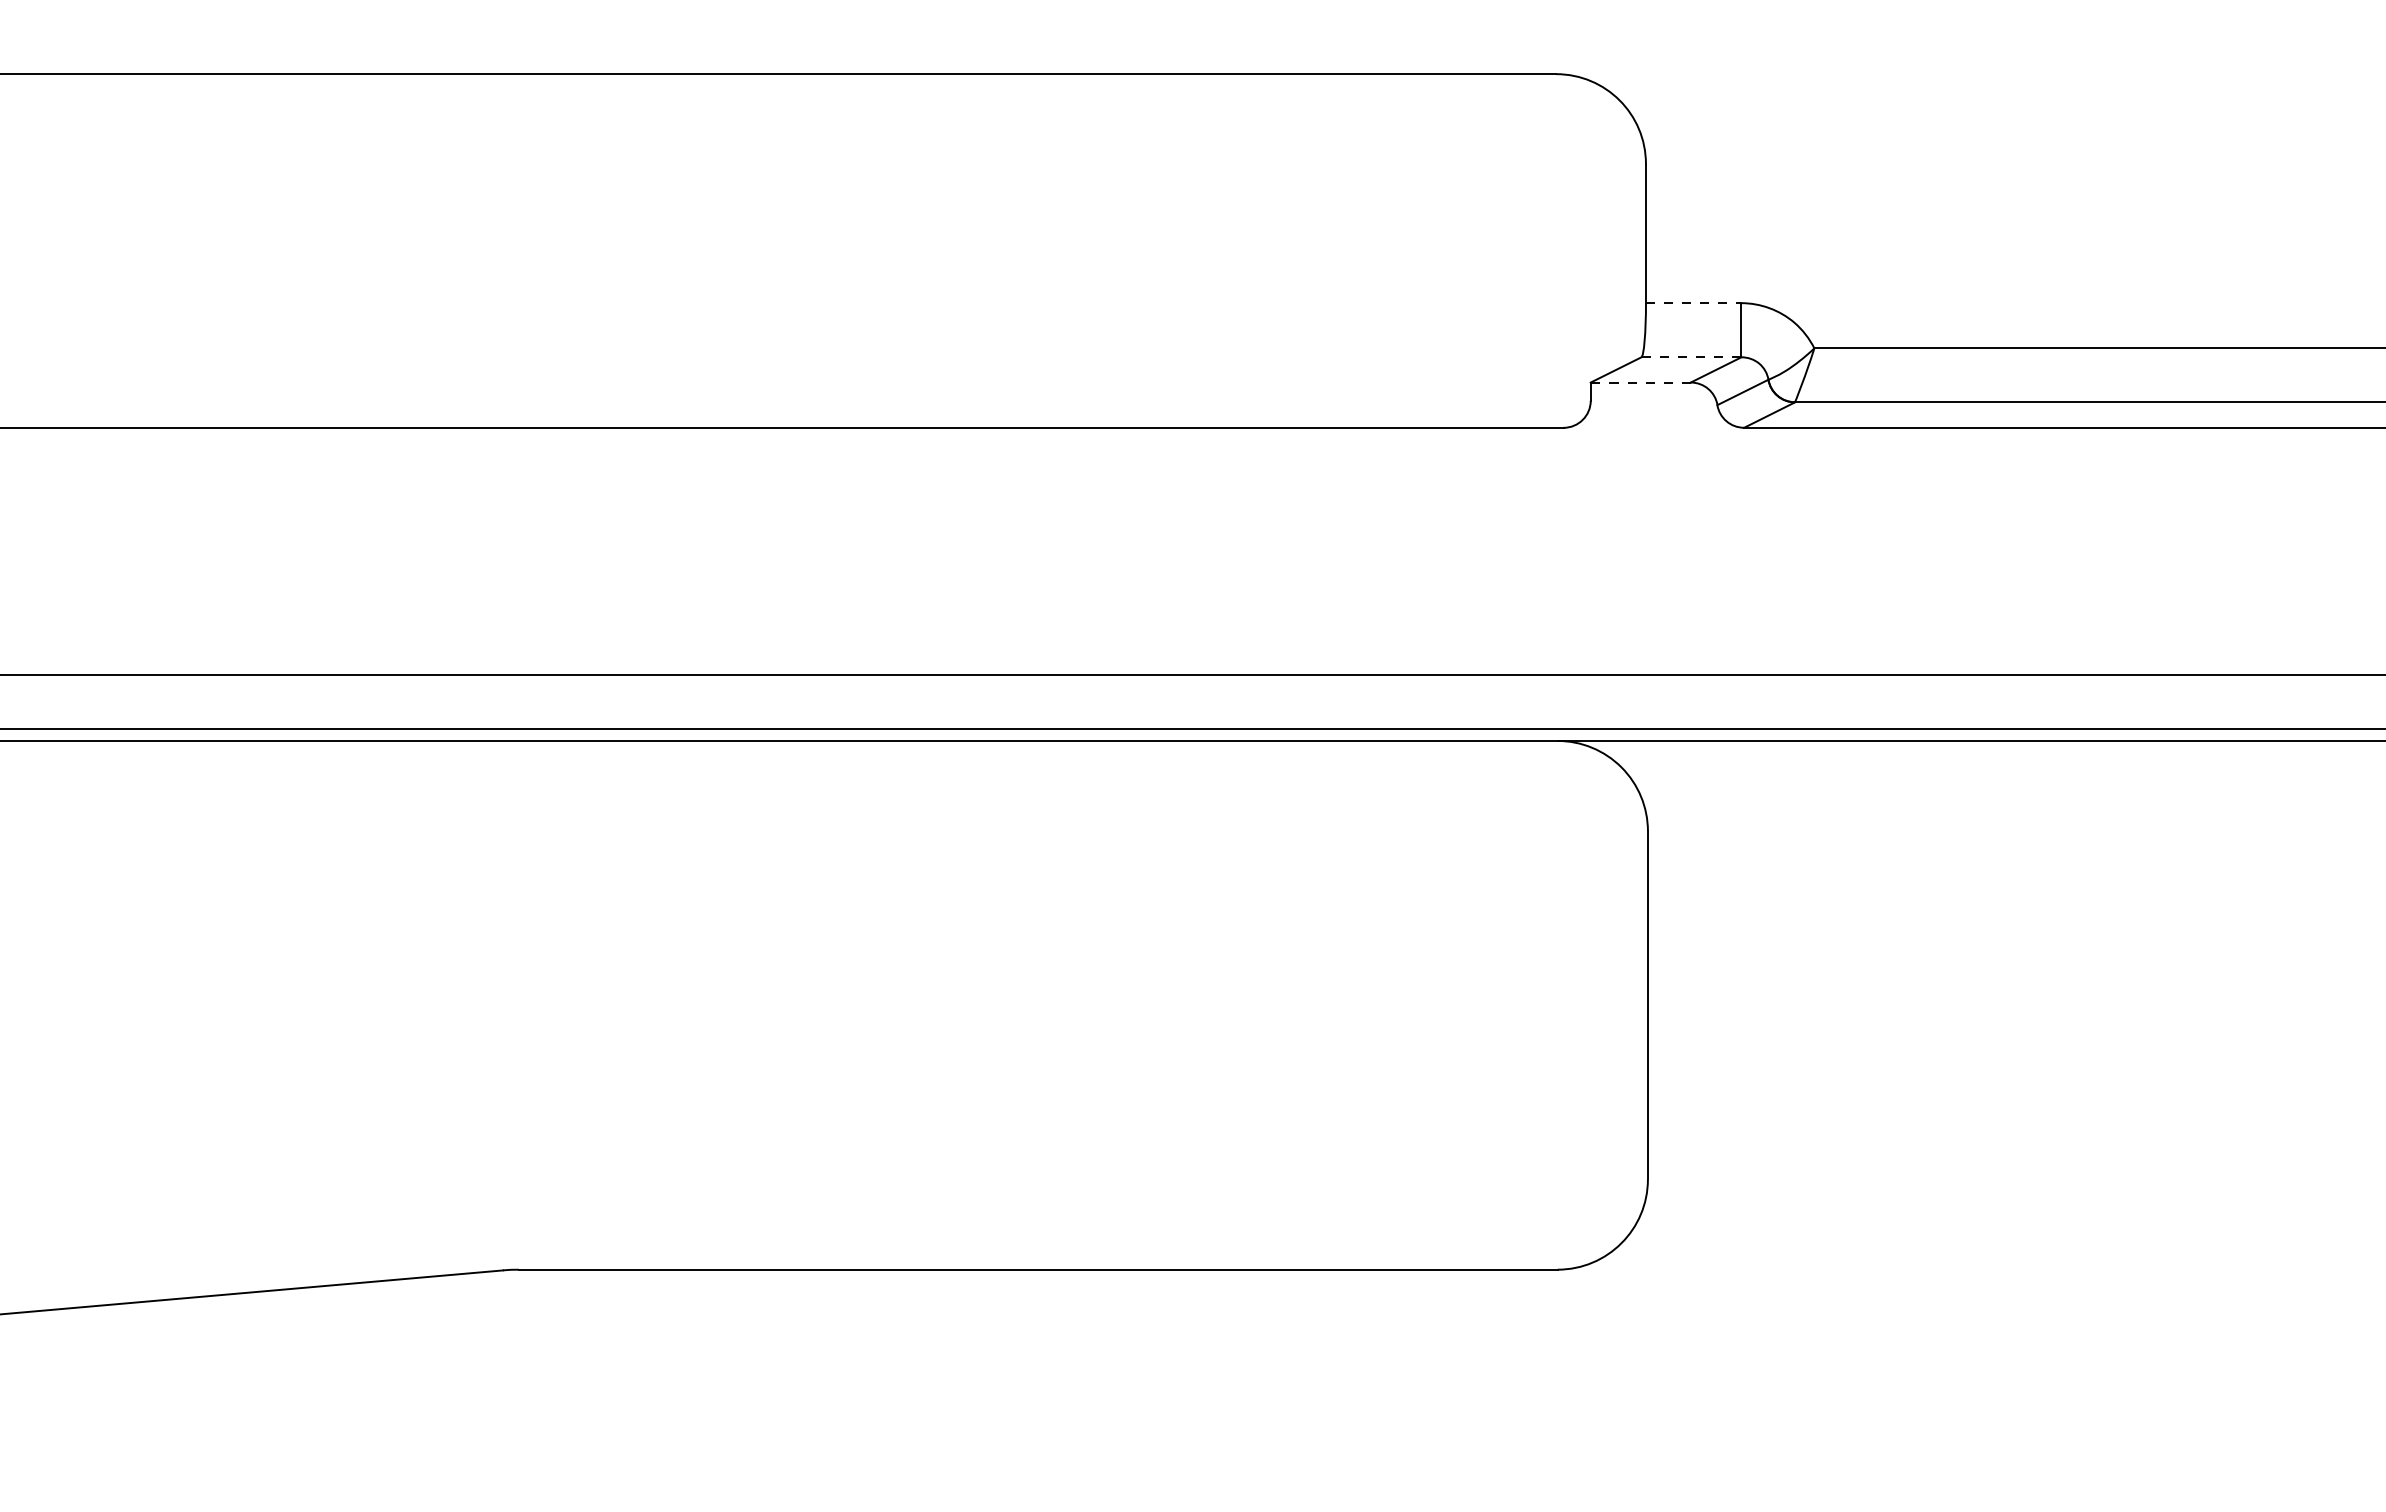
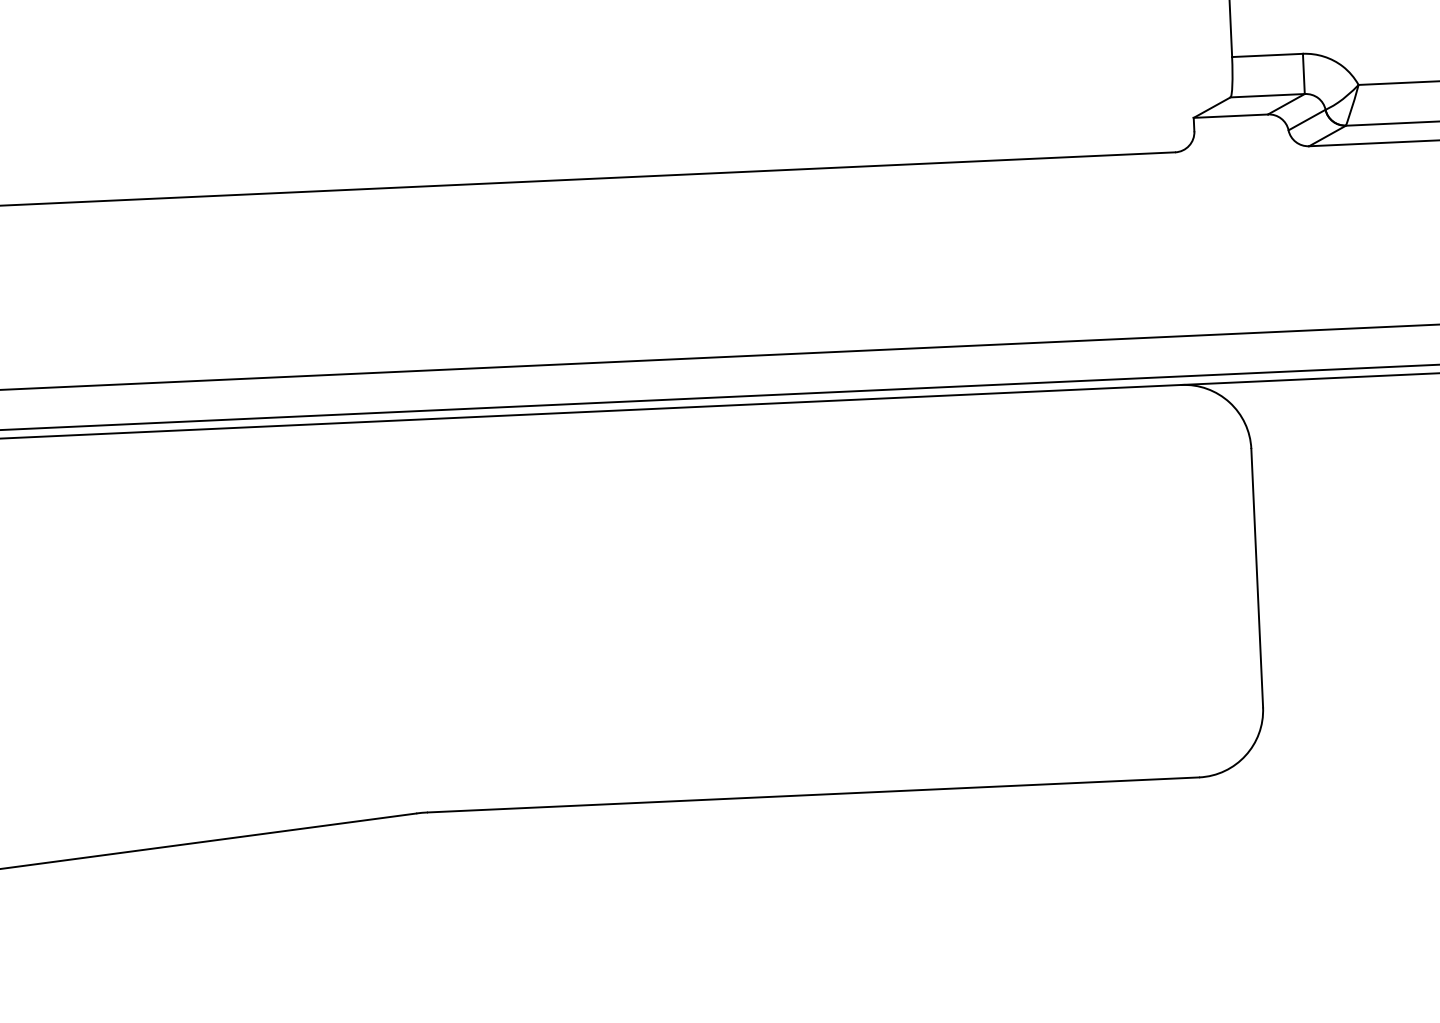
line: (1693, 303) -> (1267, 55), dashed -> solid
line: (1690, 357) -> (1266, 95), dashed -> solid
line: (1640, 382) -> (1230, 116), dashed -> solid

